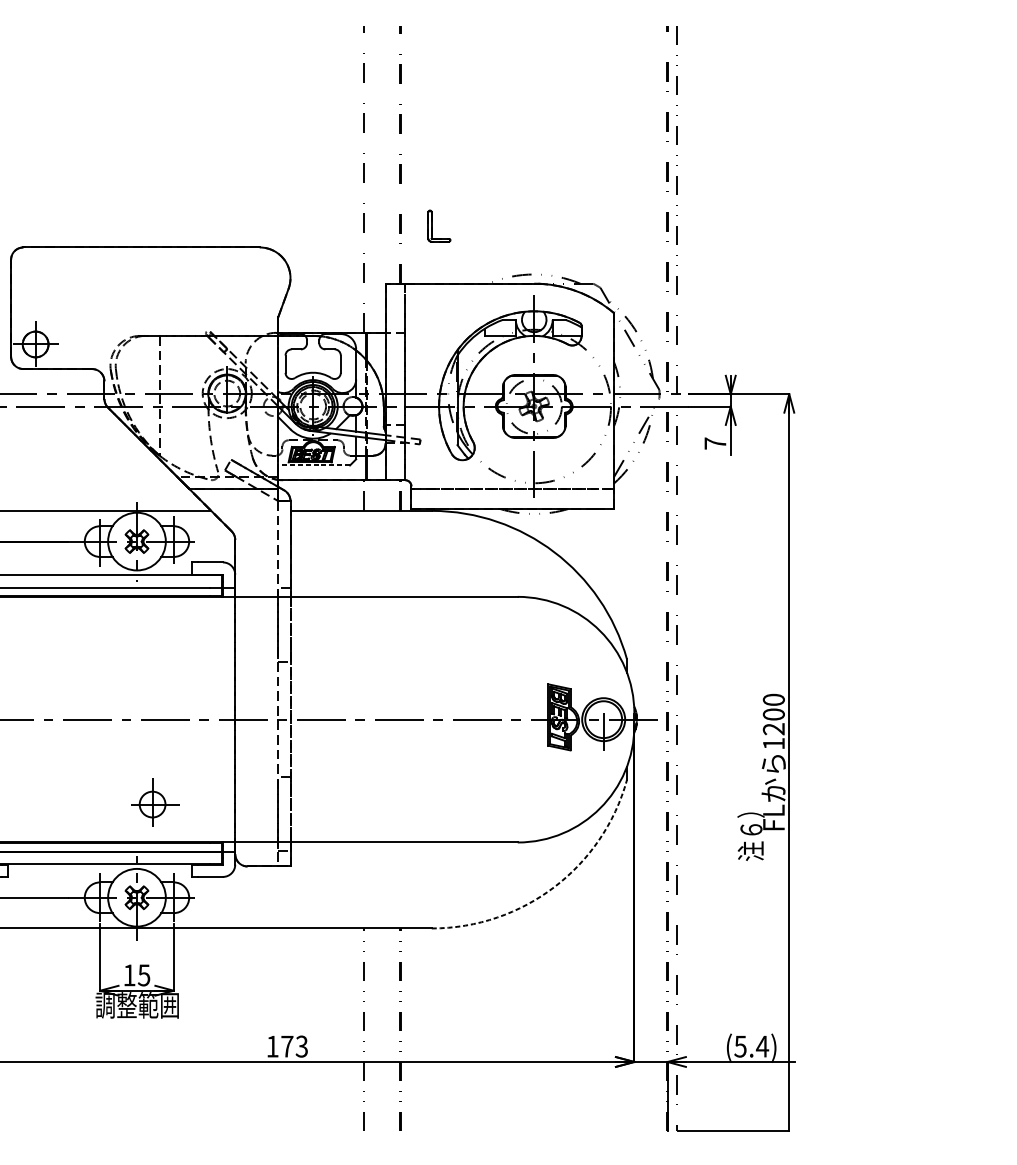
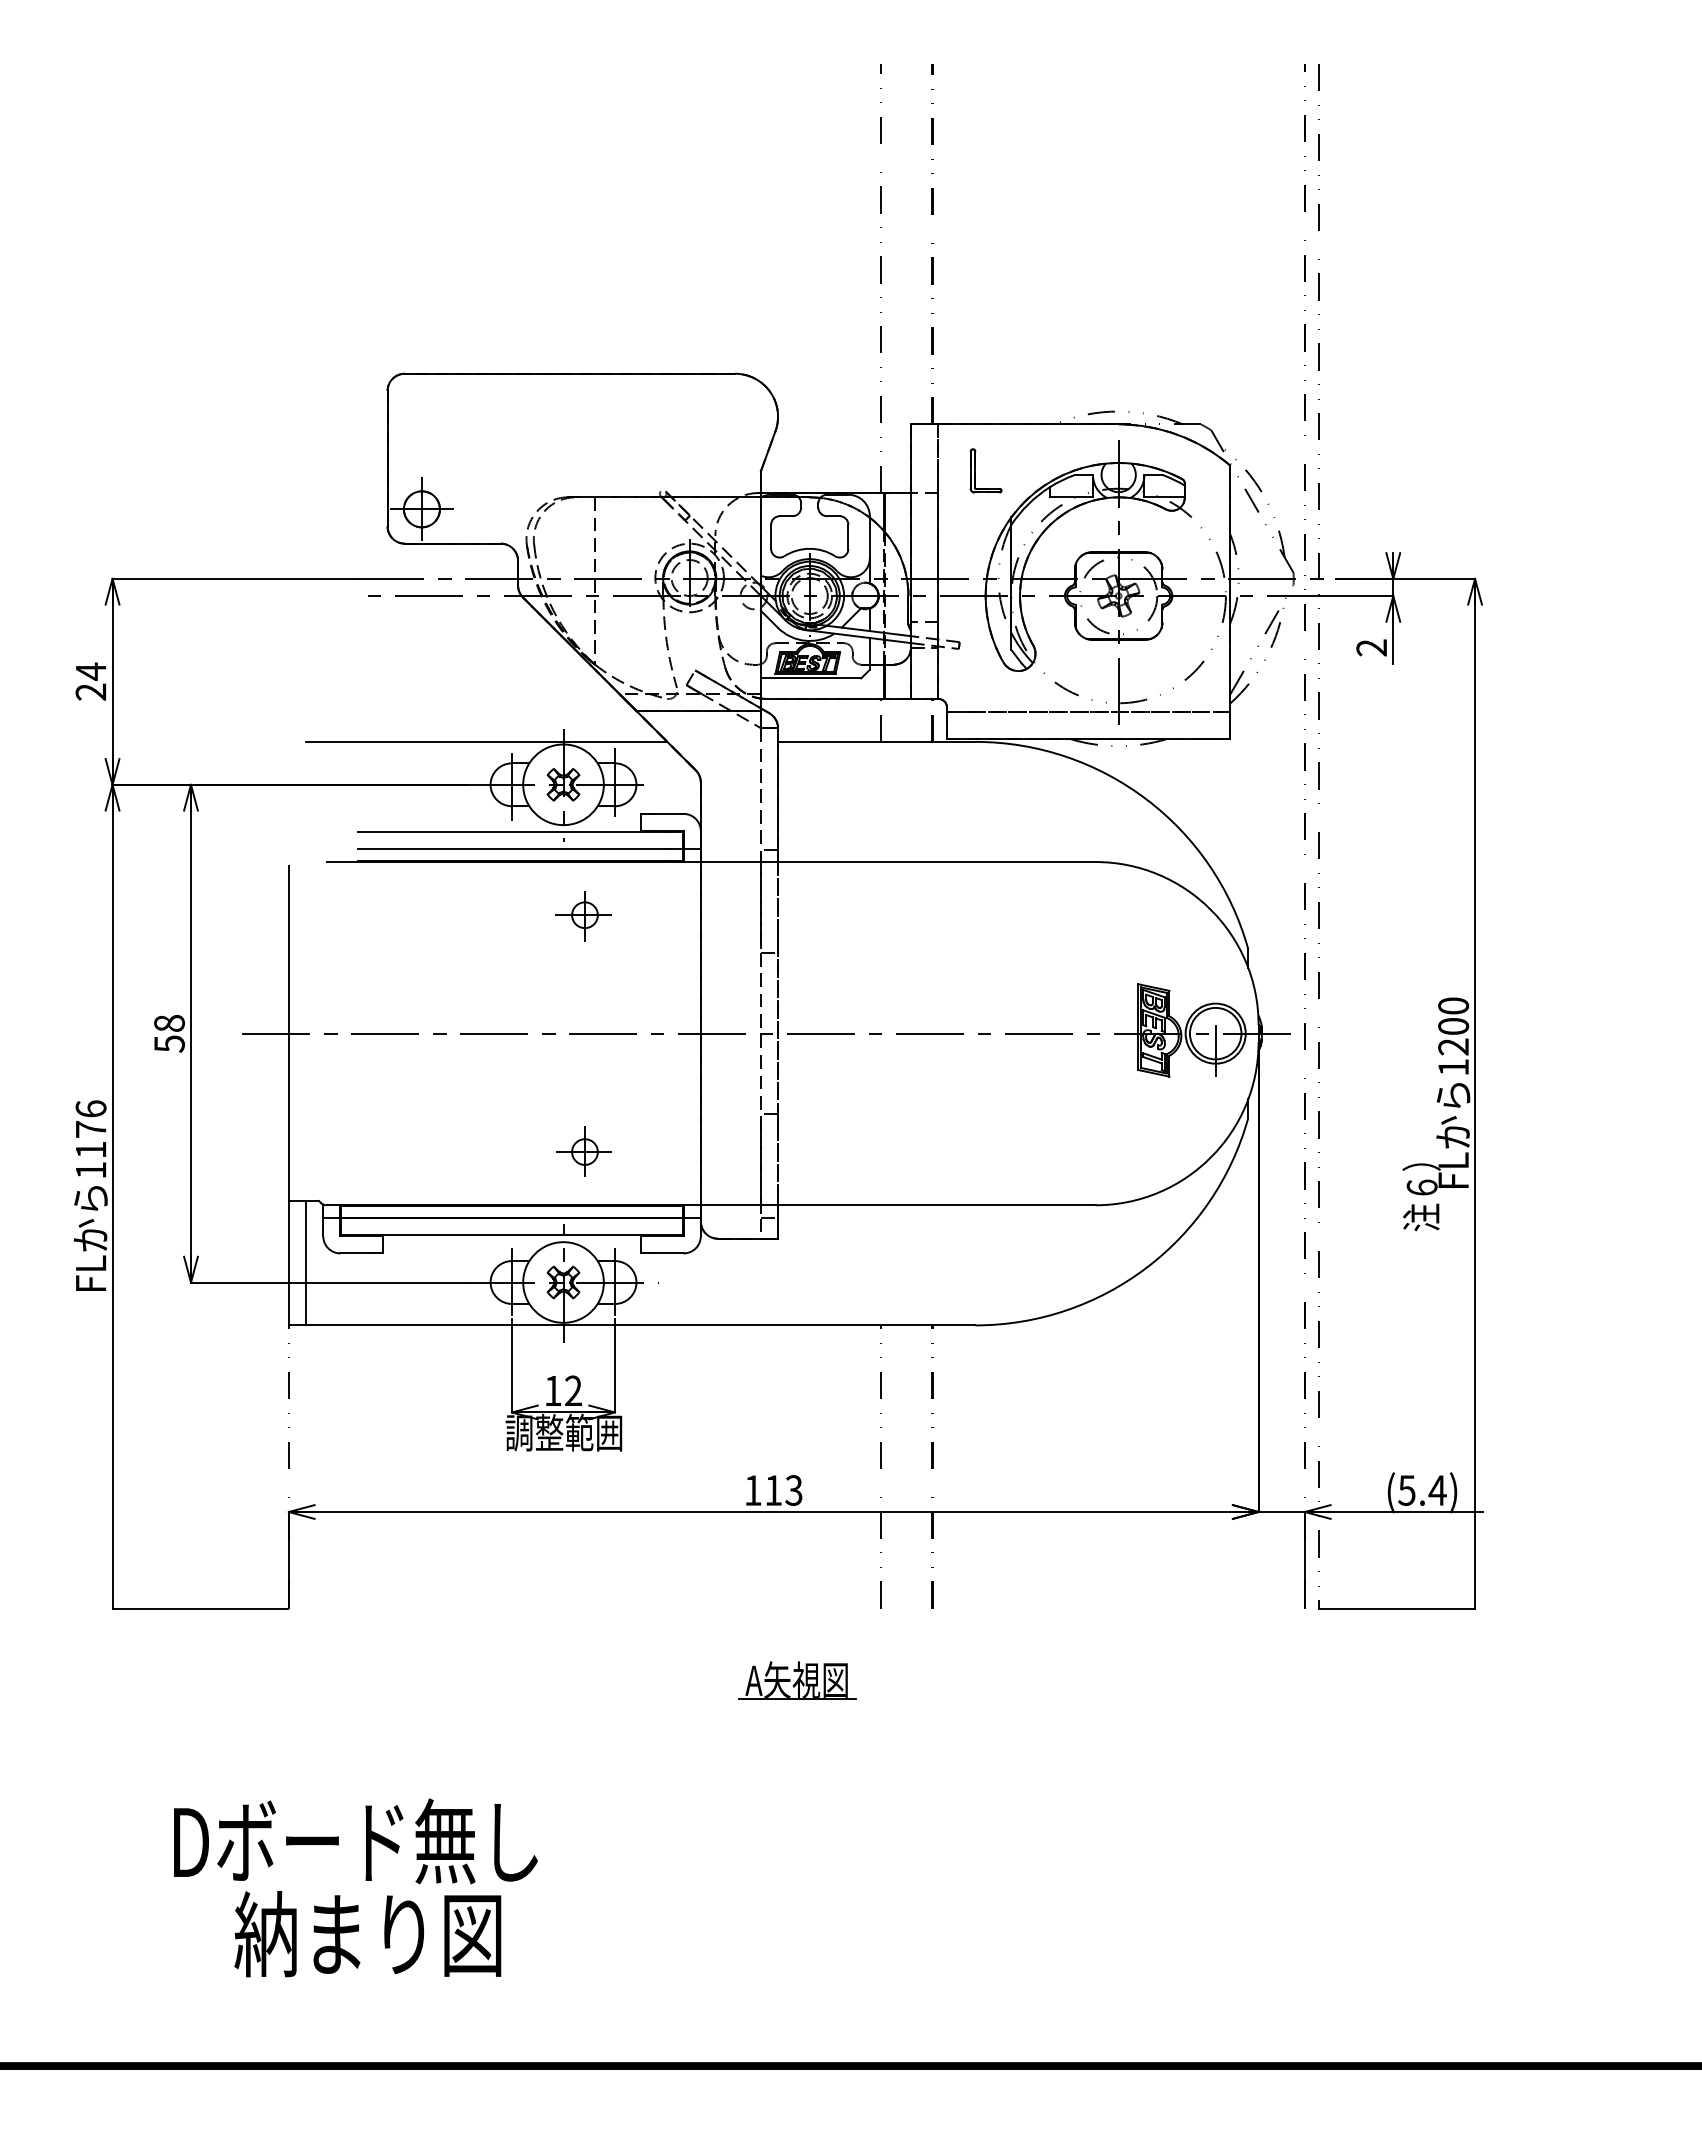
part: (431, 225) -> (975, 470), moved
text: (715, 443) -> (1371, 647), 7 -> 2
line: (313, 465) -> (810, 678), dashed -> solid
part: (151, 635) -> (583, 916), added
part: (151, 804) -> (583, 1151), size x0.71
arc: (554, 887) -> (1146, 1267), dashed -> solid
text: (144, 975) -> (573, 1390), 15 -> 12
text: (287, 1046) -> (773, 1490), 173 -> 113

